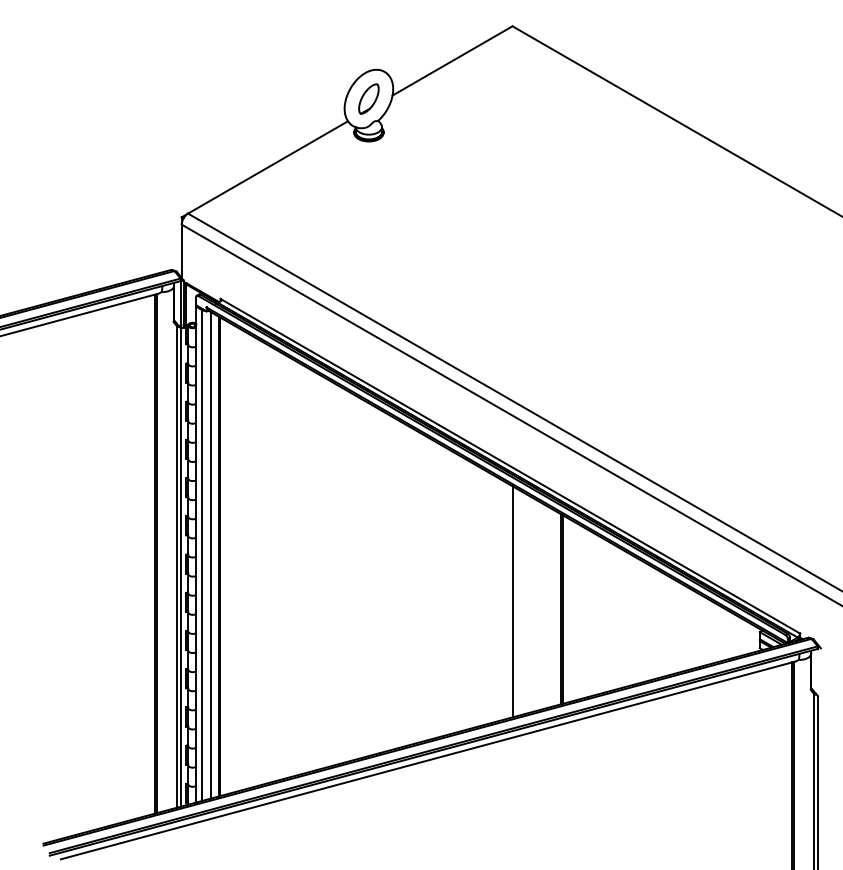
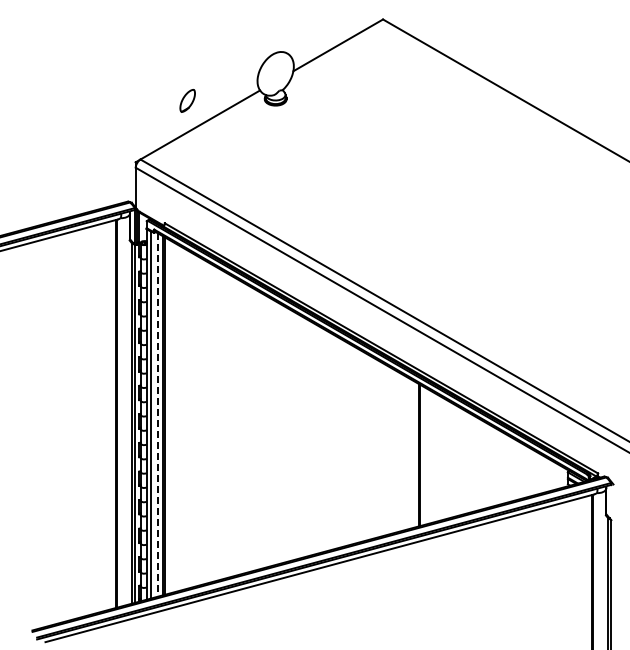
part: (368, 98) -> (187, 100), moved
line: (210, 554) -> (157, 414), solid -> dashed
line: (513, 601) -> (383, 449), removed

